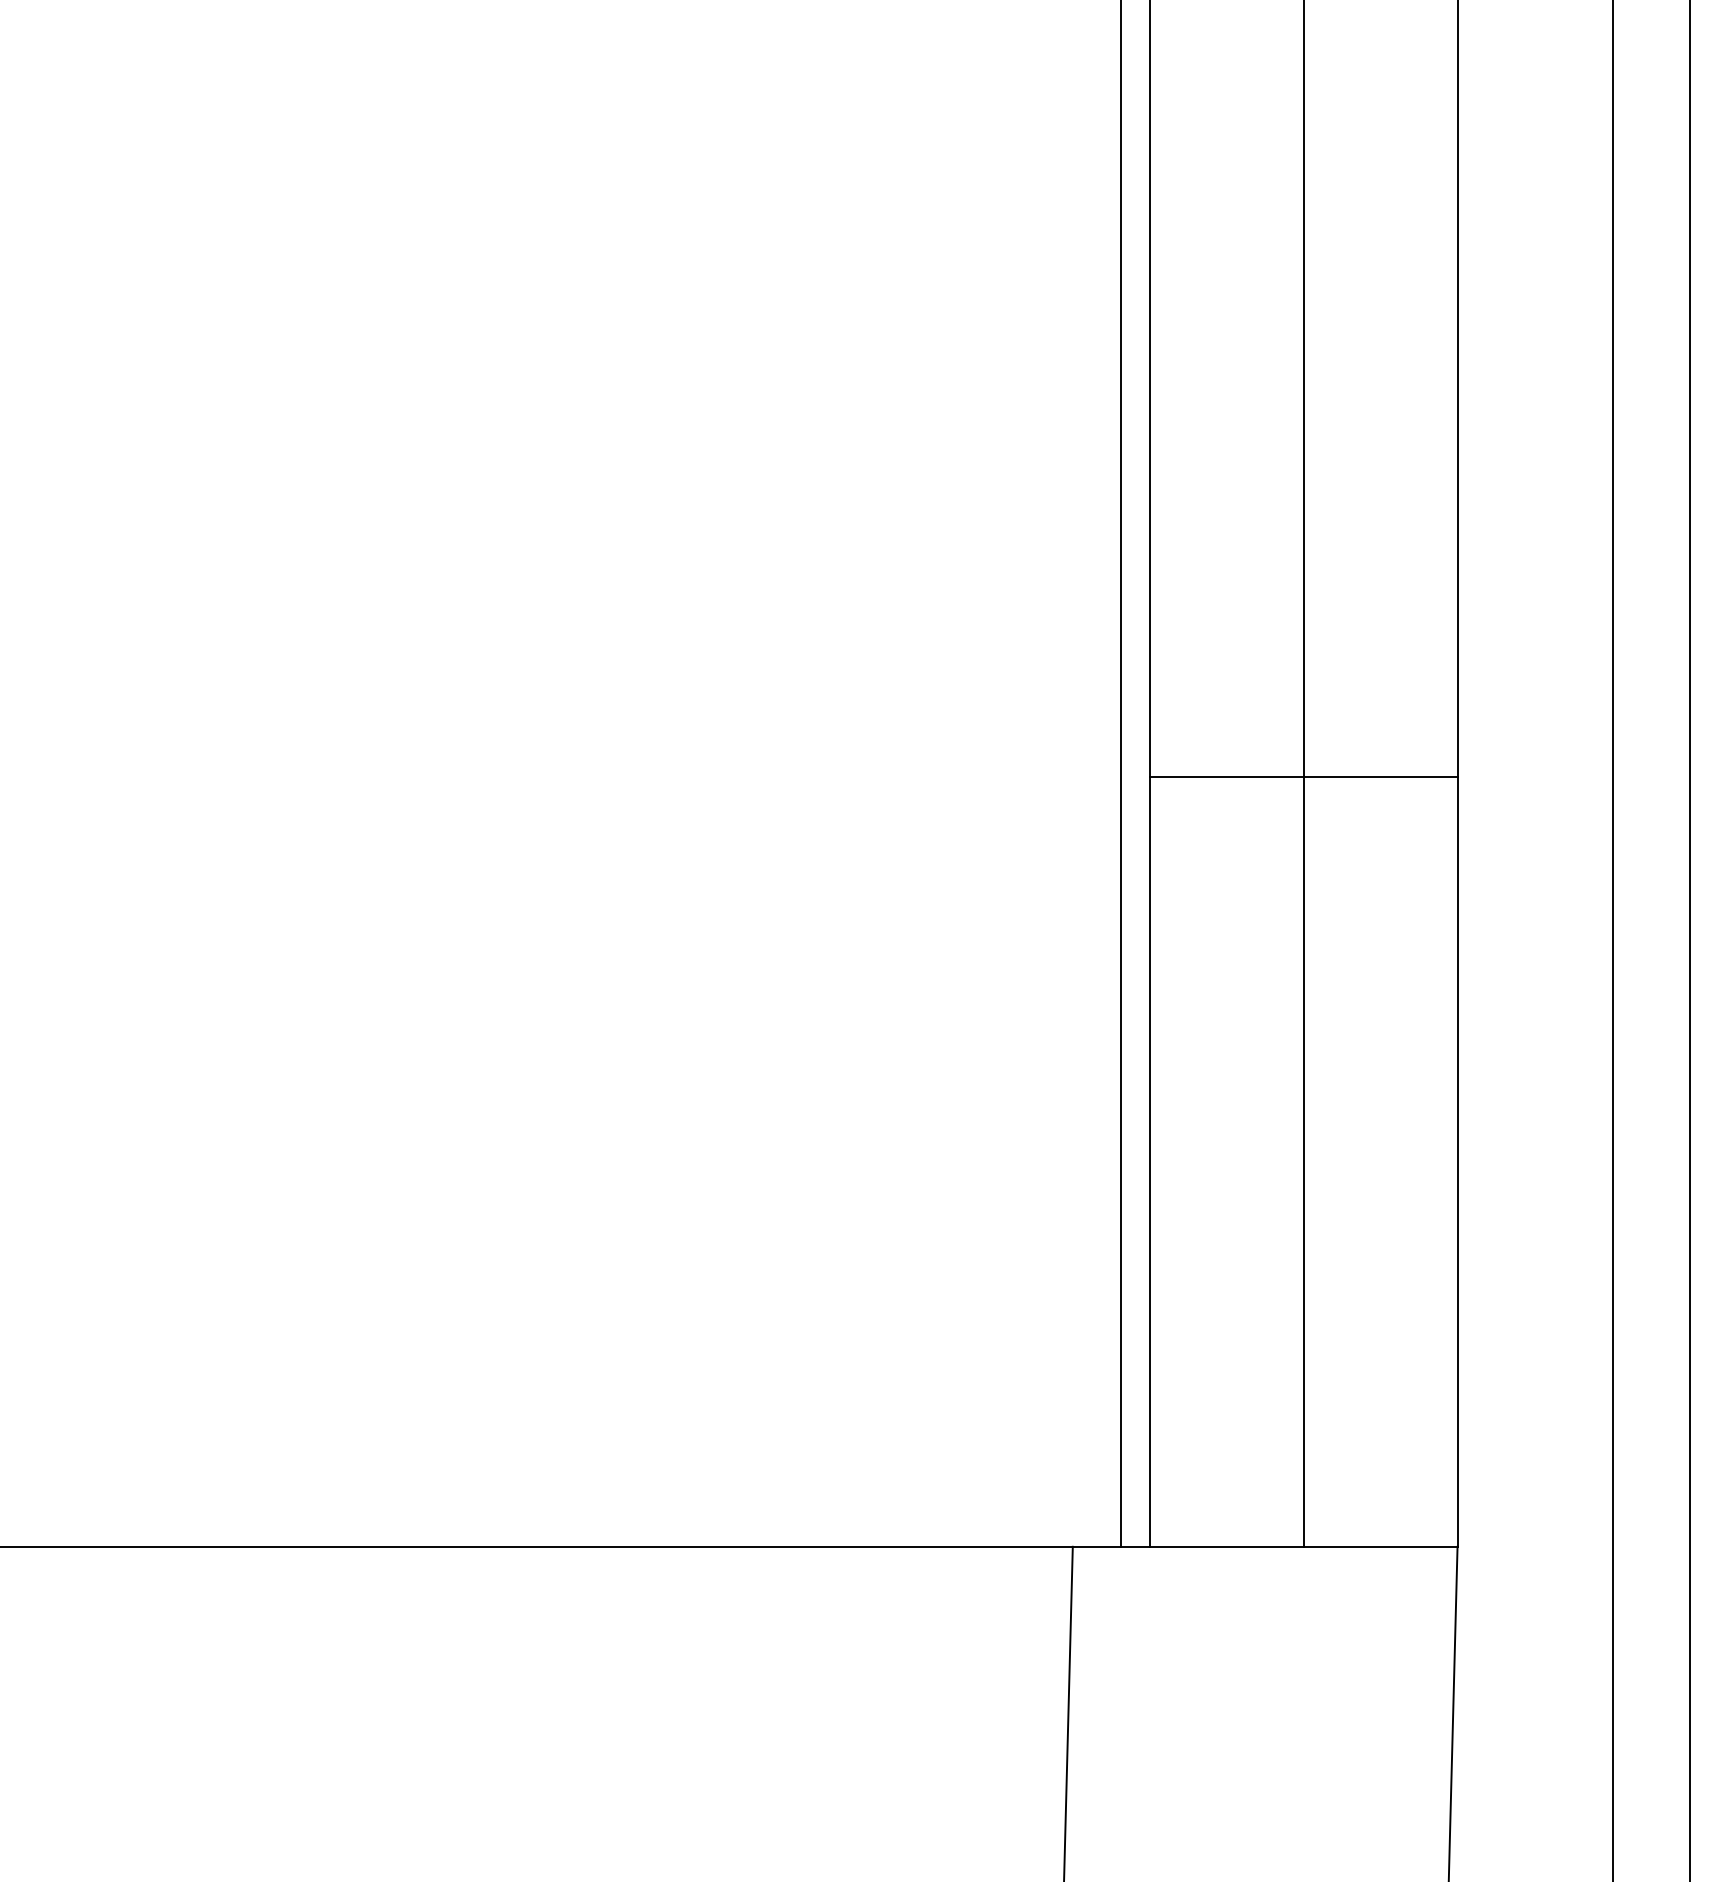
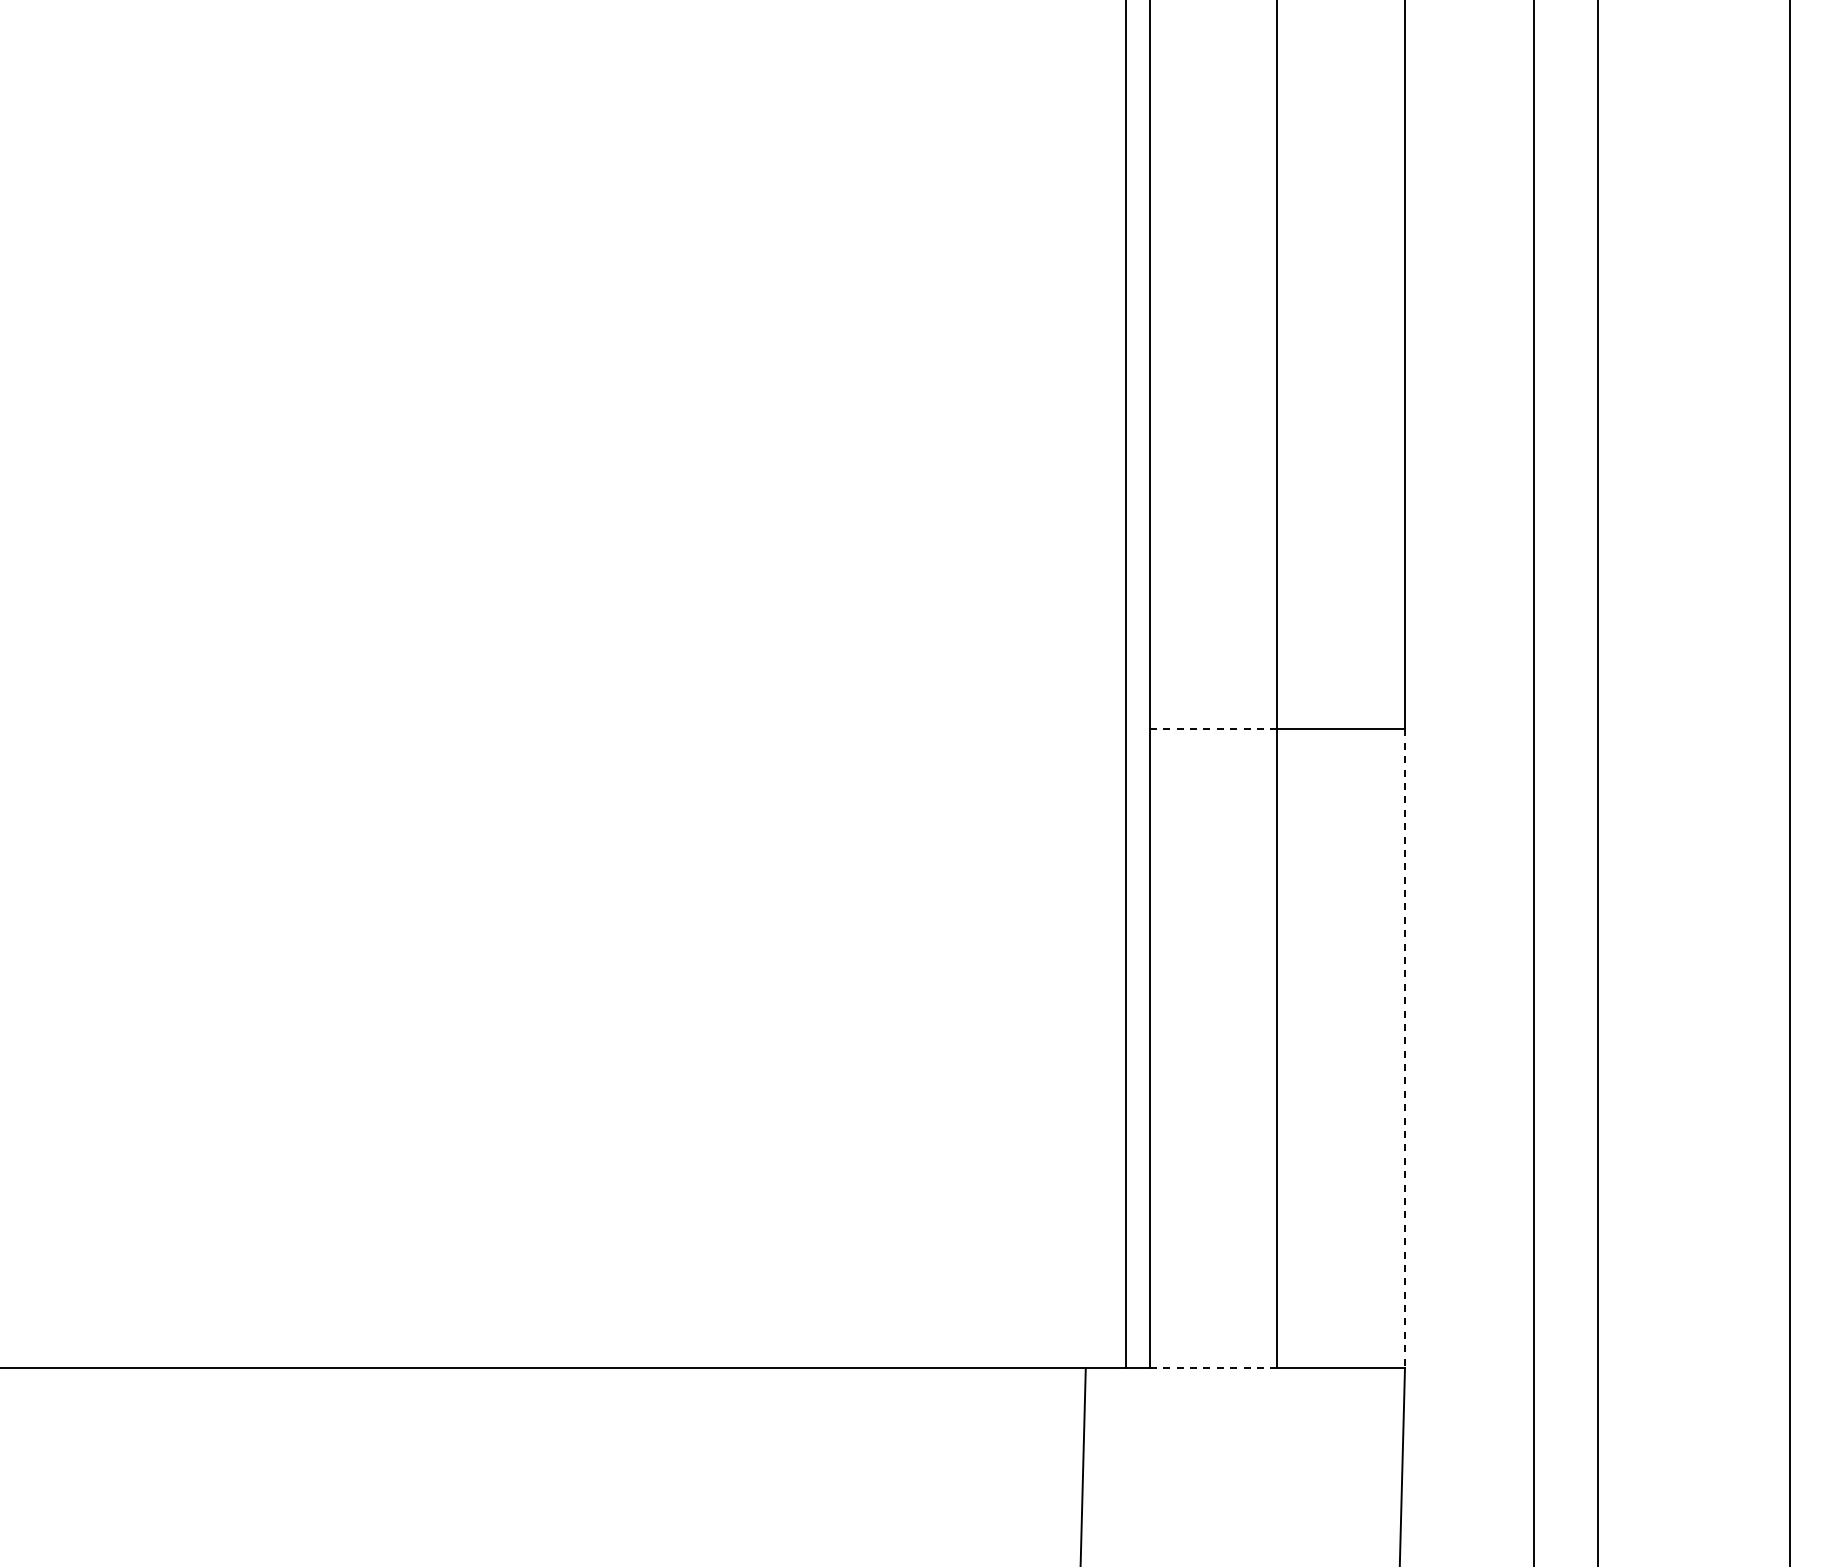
line: (1226, 777) -> (1213, 729), solid -> dashed
line: (1458, 1162) -> (1405, 1049), solid -> dashed
line: (1226, 1547) -> (1213, 1368), solid -> dashed

